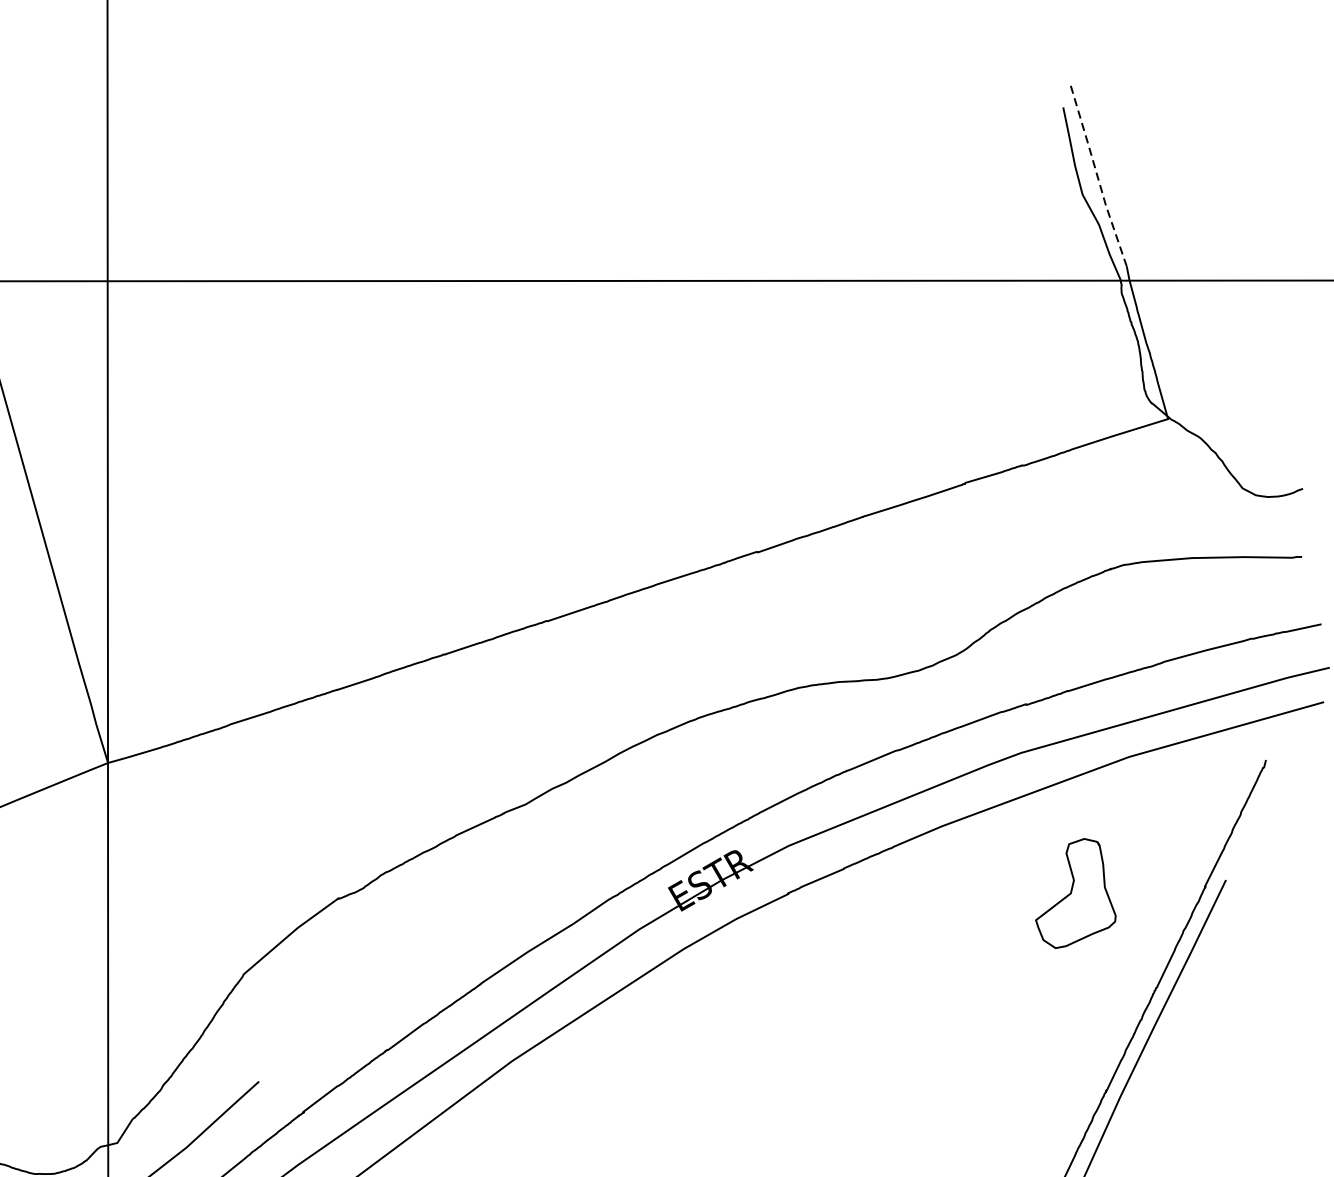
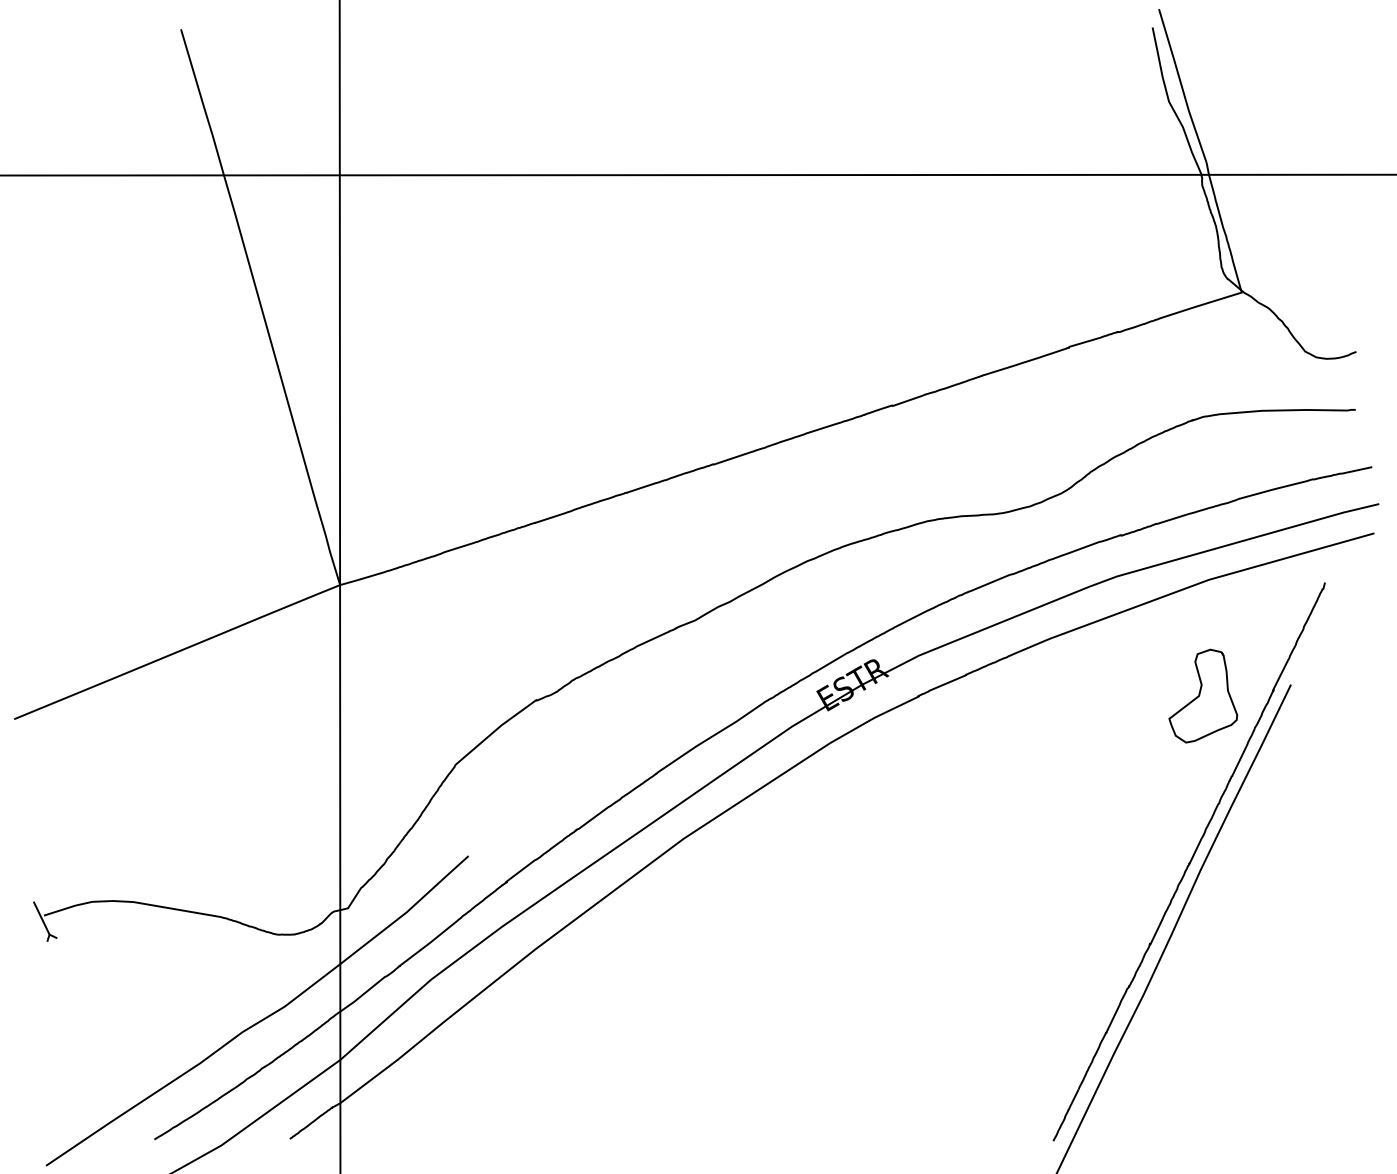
line: (1097, 176) -> (1181, 86), dashed -> solid
part: (1076, 892) -> (1203, 695), moved

